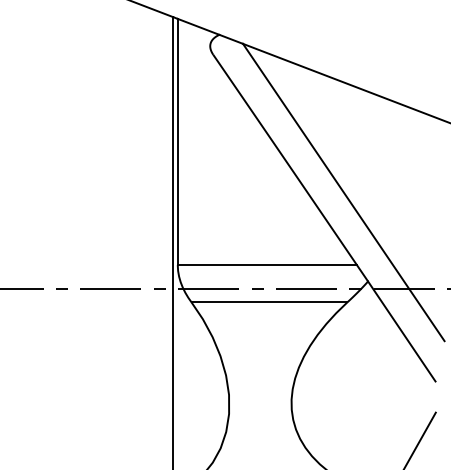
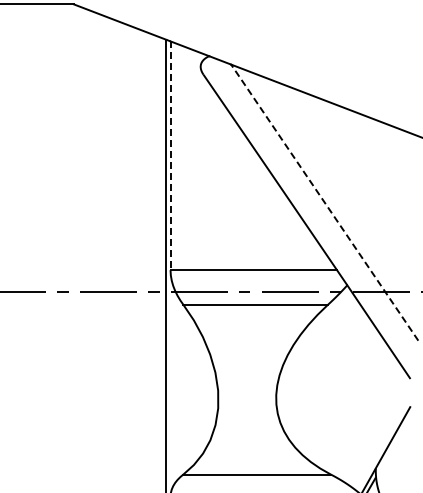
line: (177, 142) -> (170, 156), solid -> dashed
line: (343, 192) -> (324, 202), solid -> dashed

